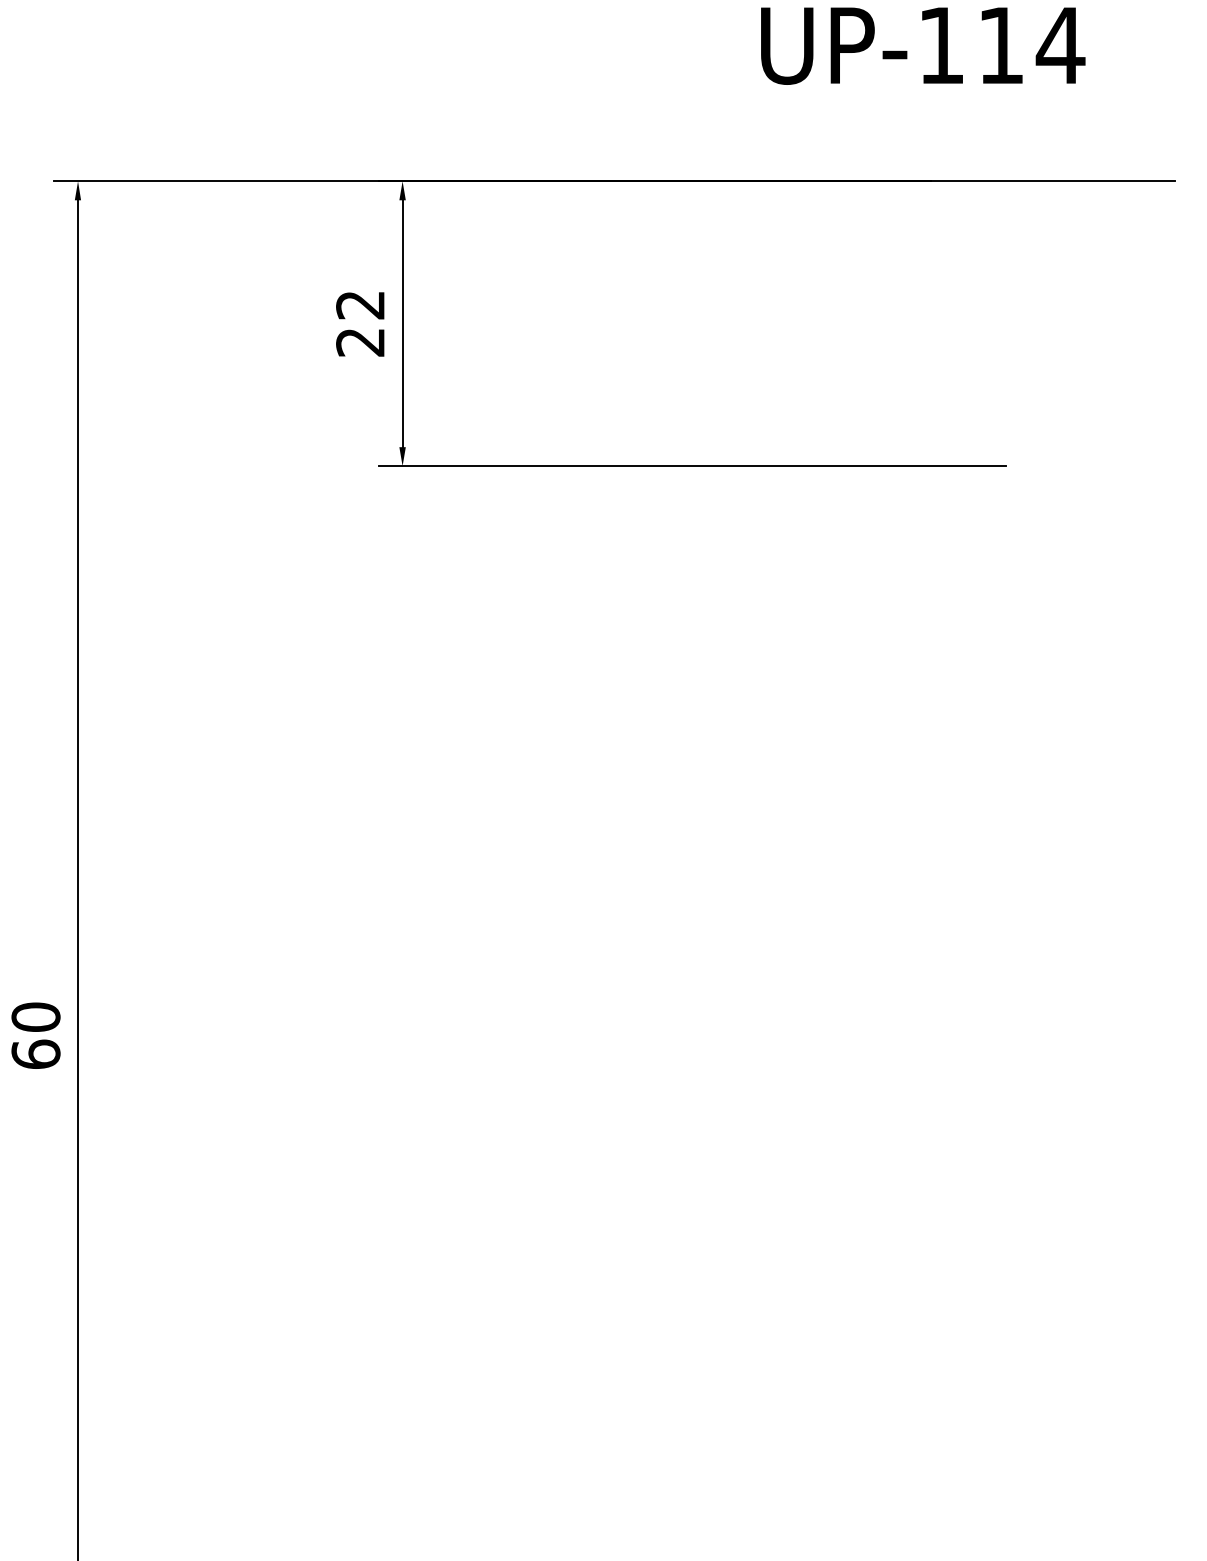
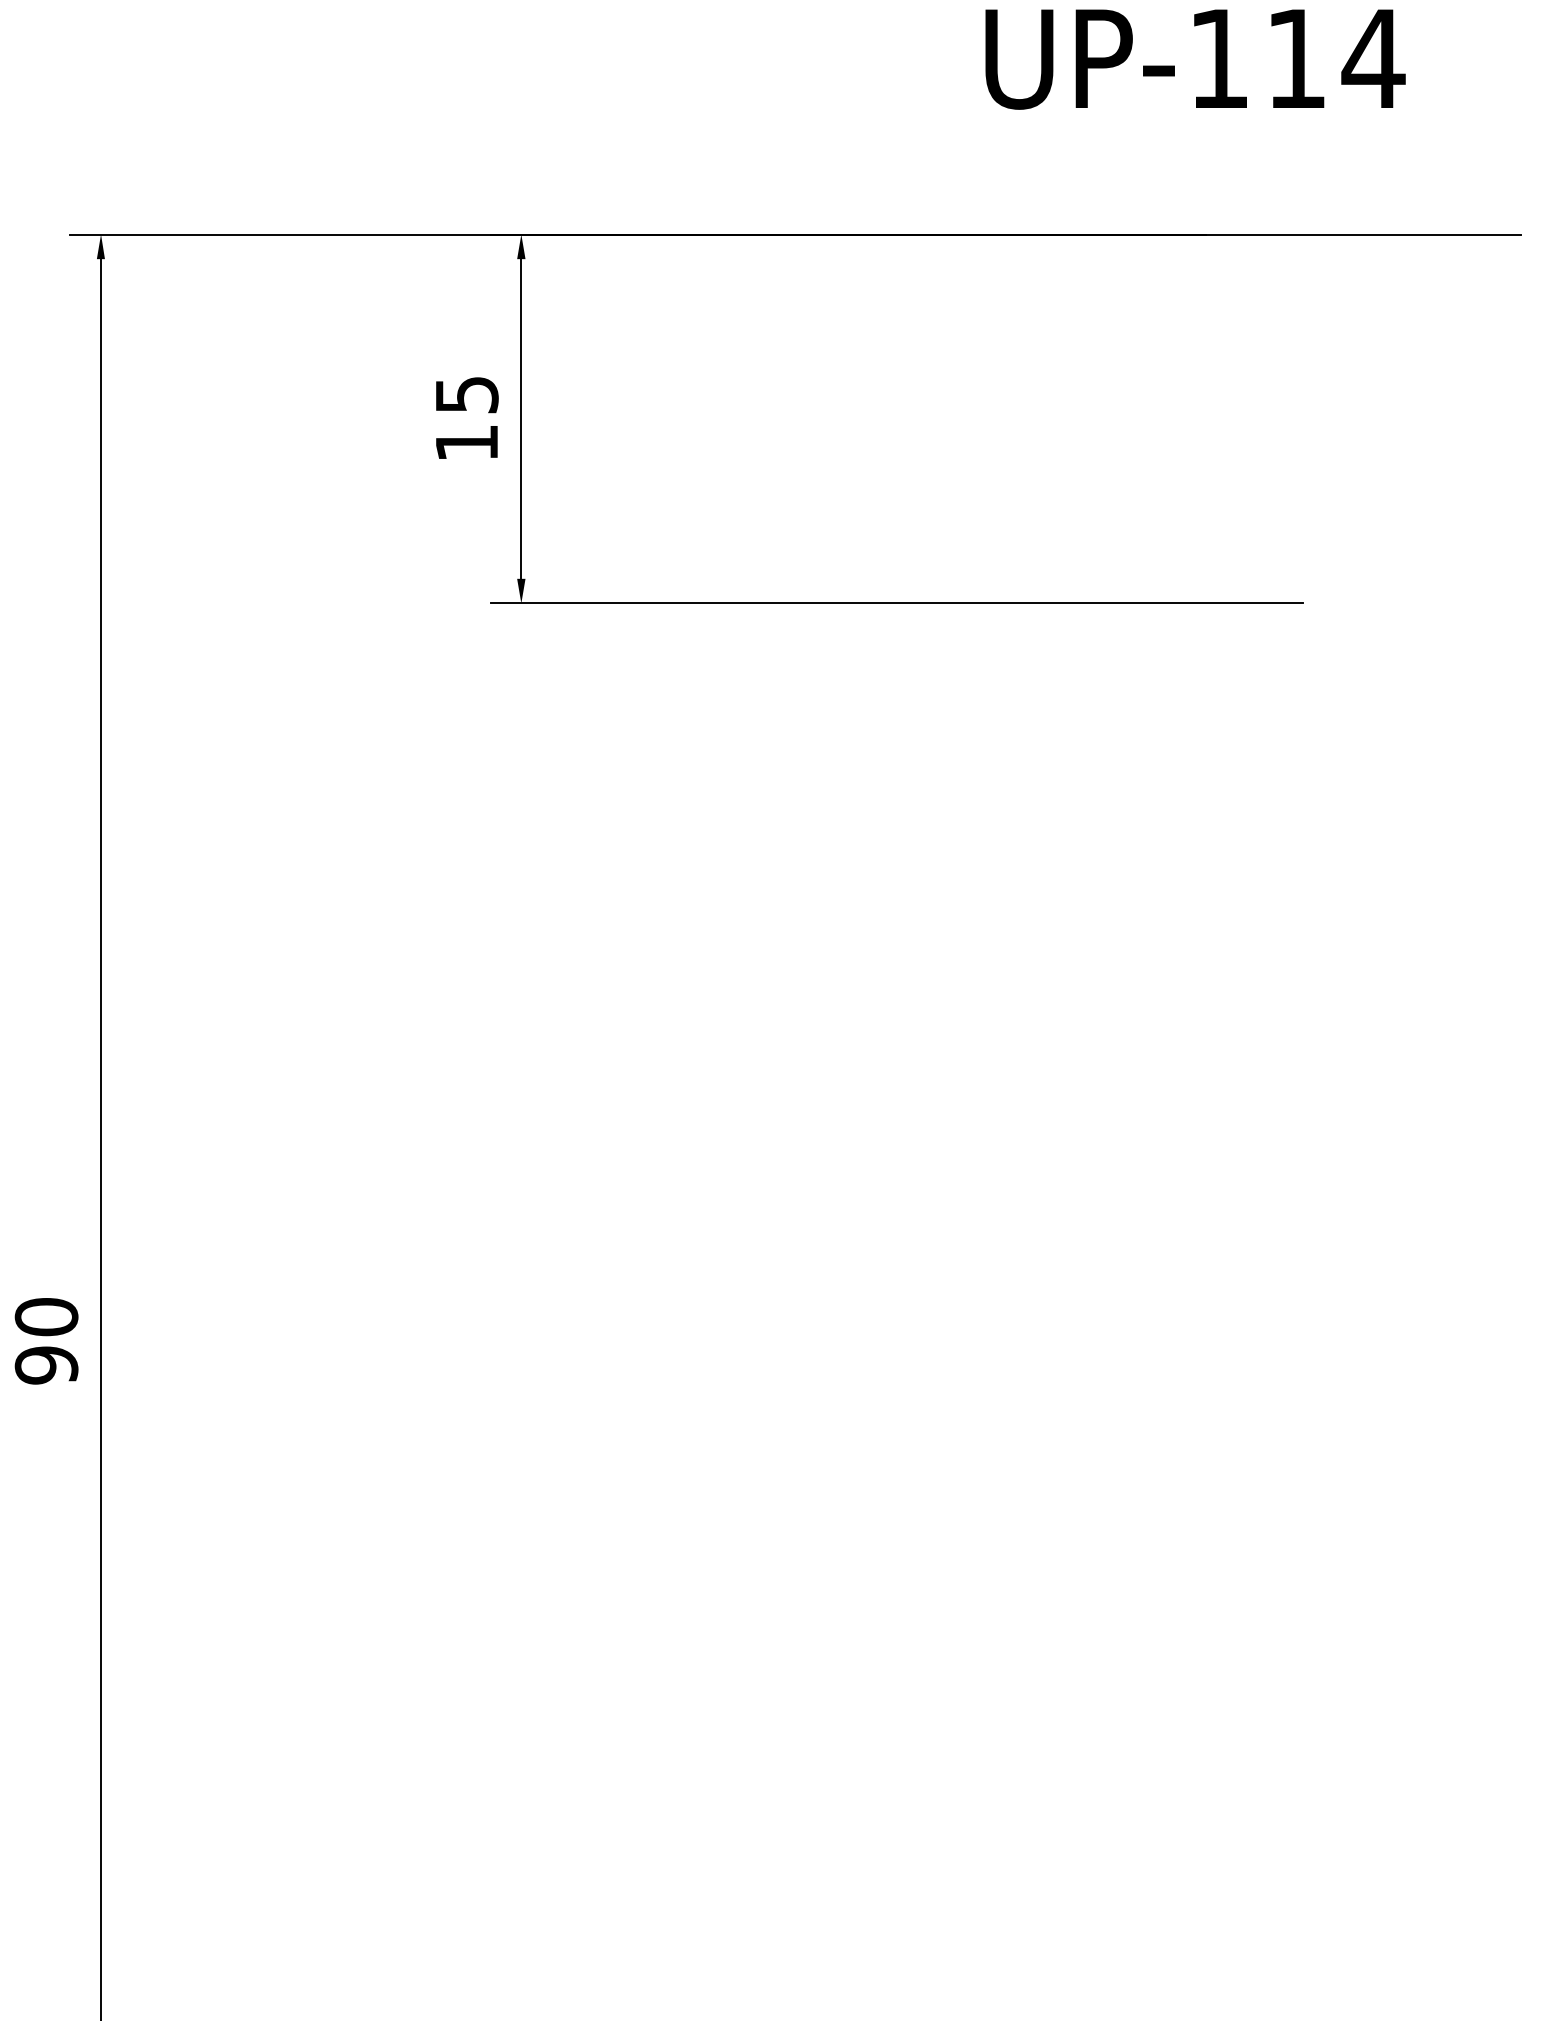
text: (360, 324) -> (466, 419), 22 -> 15
text: (35, 1054) -> (46, 1365), 60 -> 90

